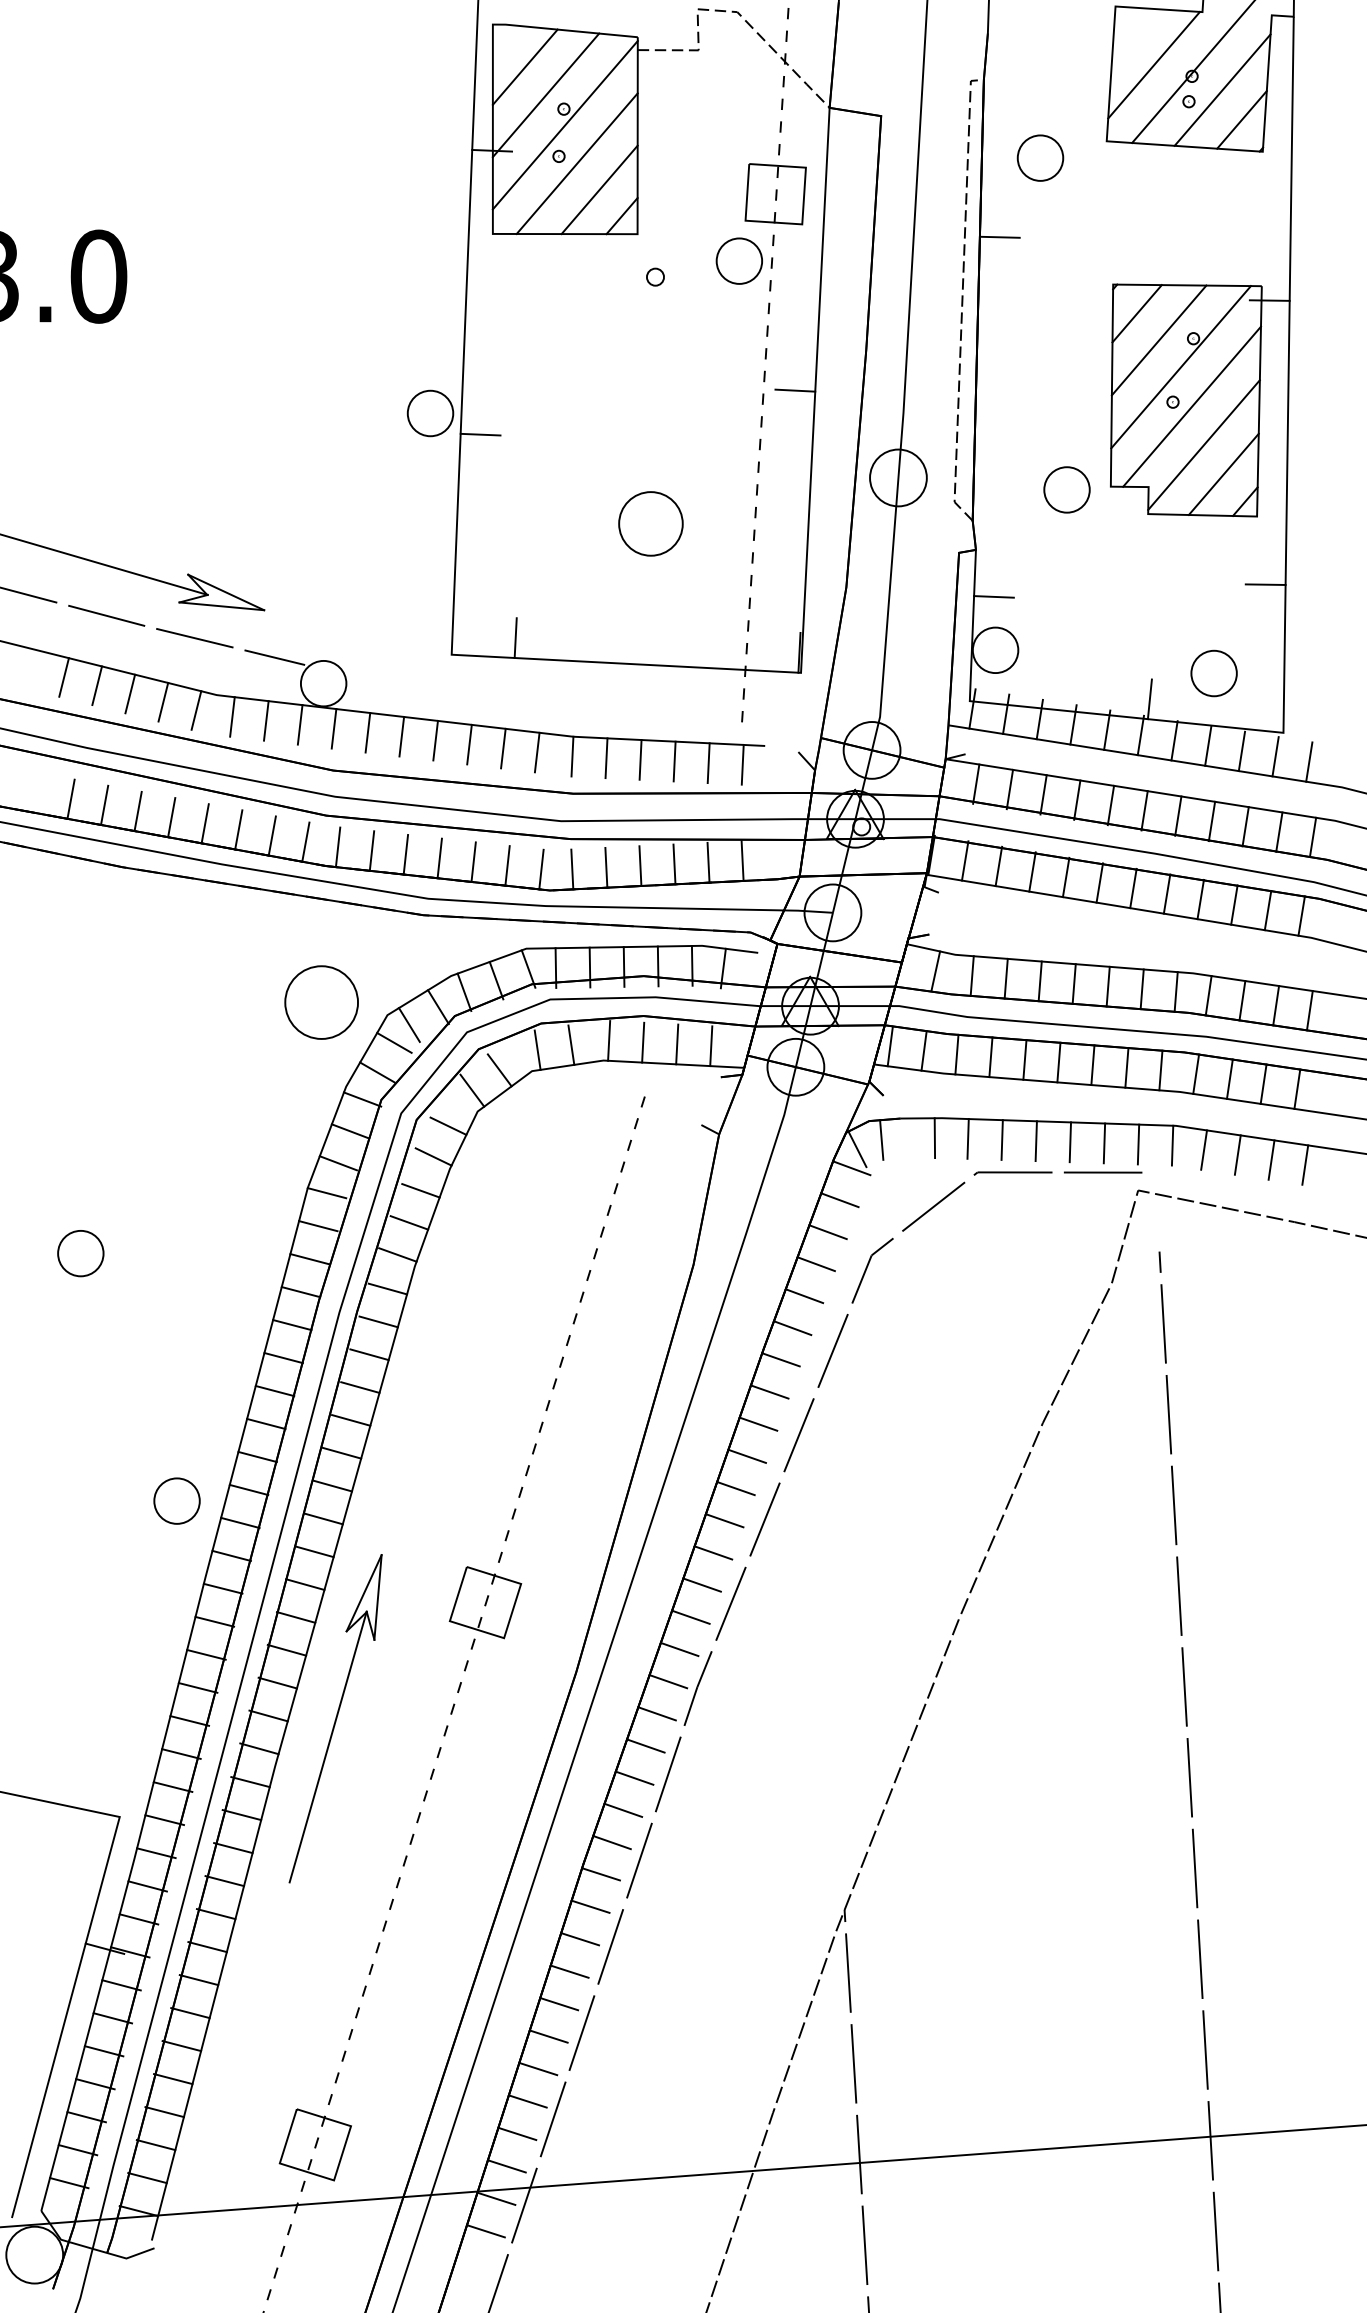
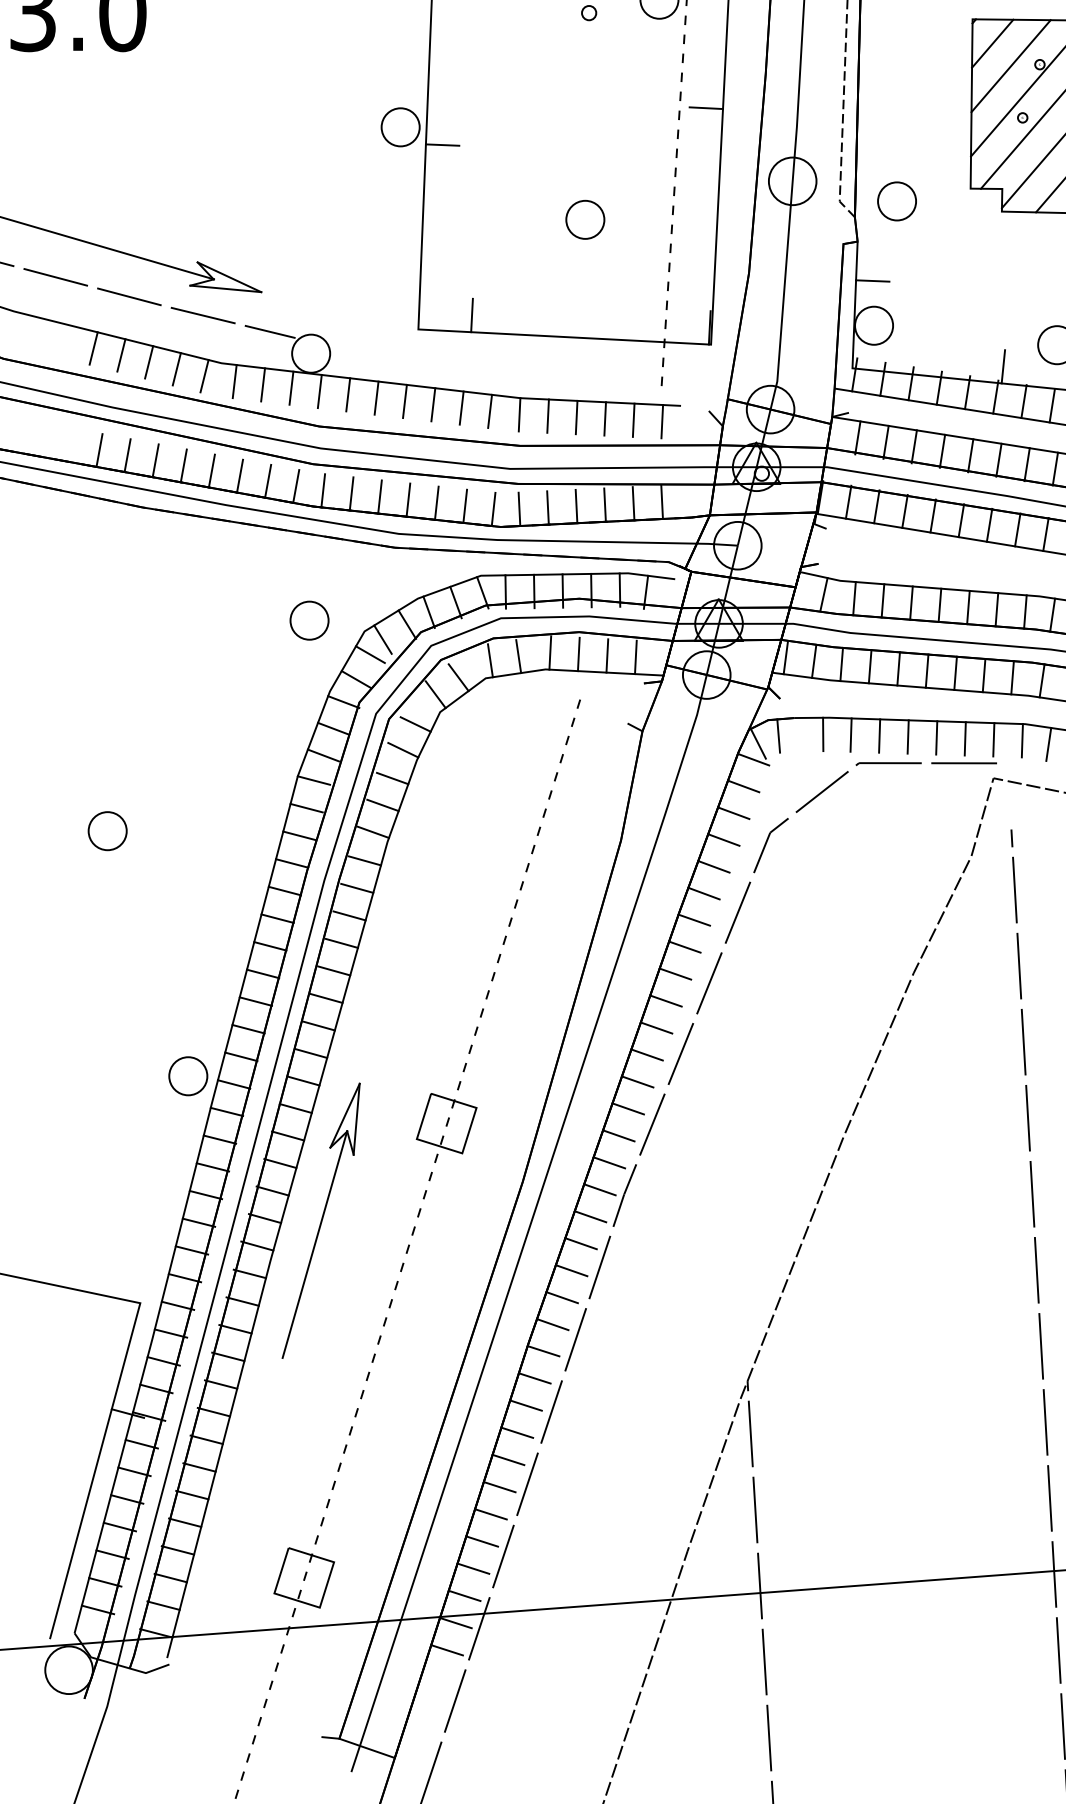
part: (1066, 489) -> (896, 201), moved
part: (650, 523) -> (584, 219), size x0.71
part: (321, 1001) -> (309, 619), size x0.62
part: (176, 1500) -> (187, 1075), moved

